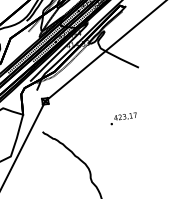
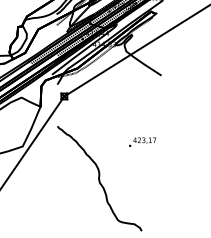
text: (123, 118) -> (142, 141), moved

